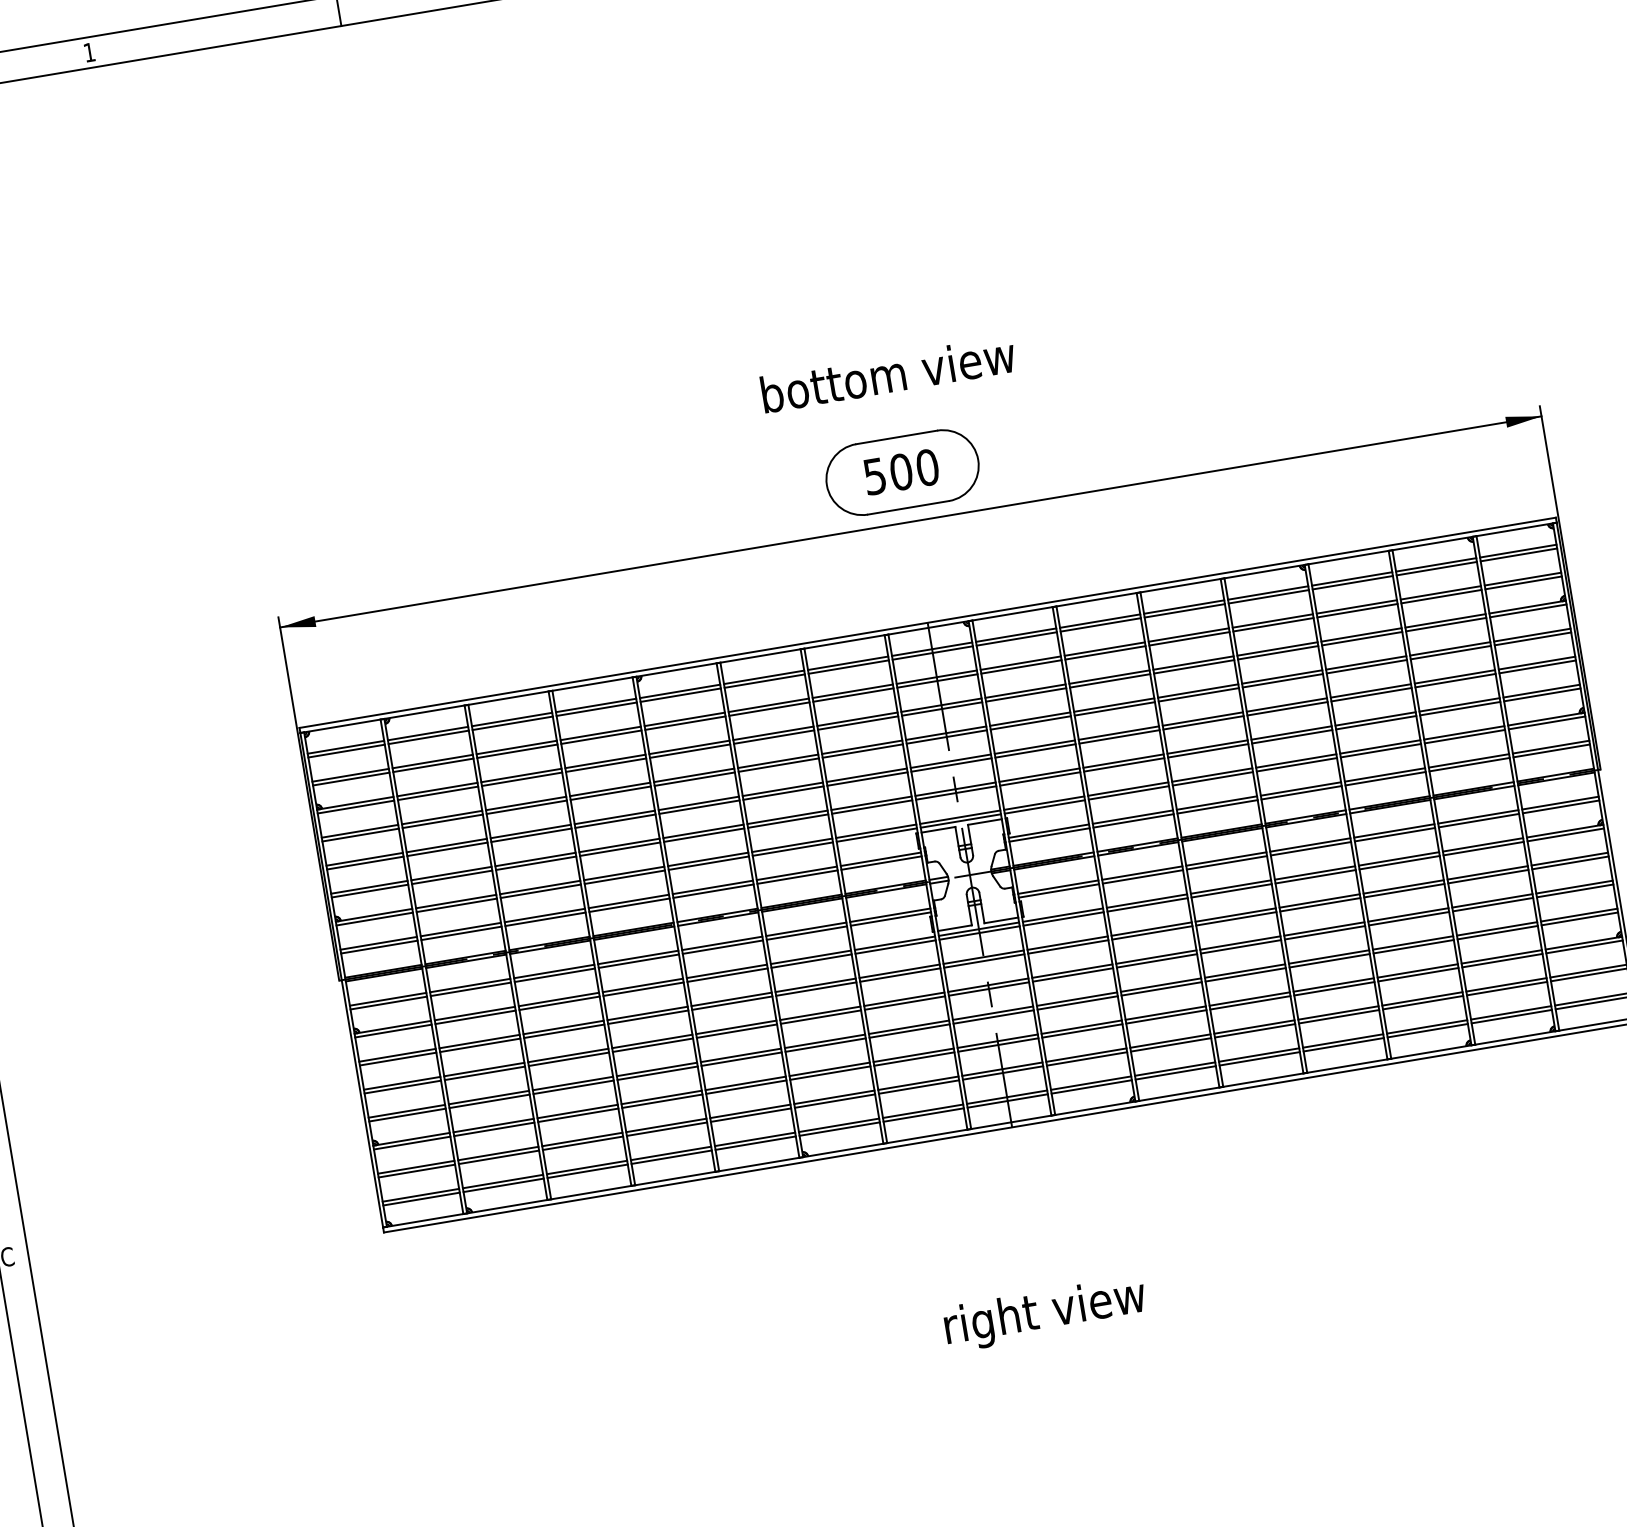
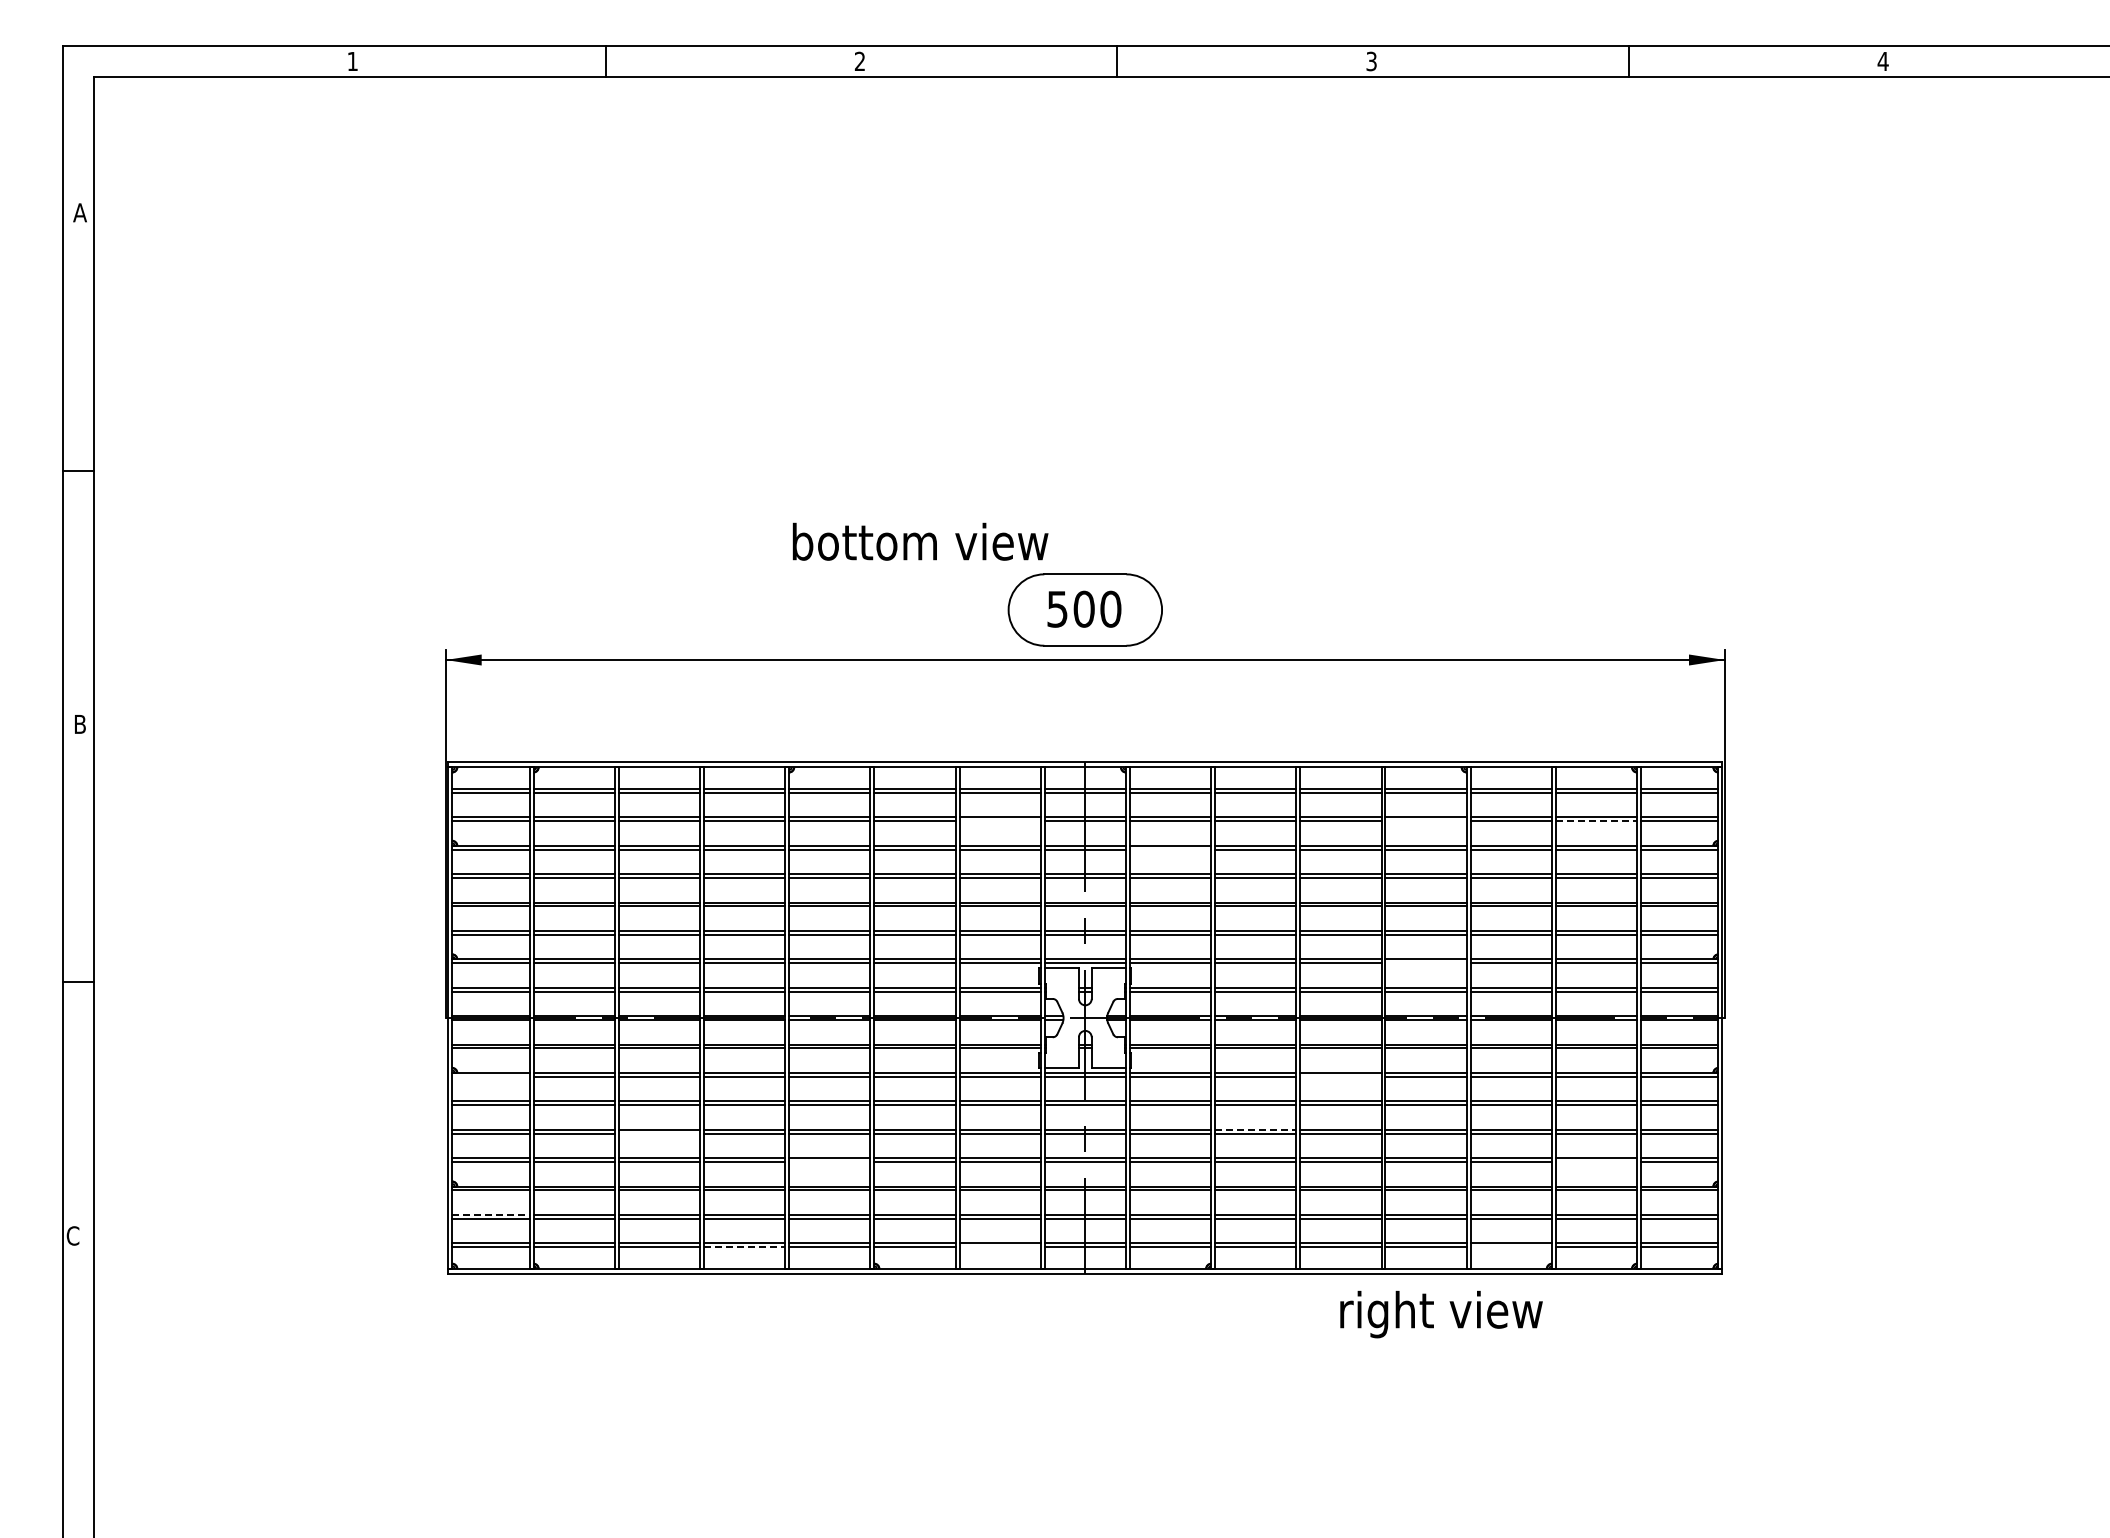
text: (888, 374) -> (920, 541), moved
line: (1441, 596) -> (1596, 821), solid -> dashed
line: (1272, 625) -> (1425, 821), removed
line: (1026, 694) -> (1170, 849), removed
line: (852, 695) -> (999, 821), removed
line: (1296, 765) -> (1425, 963), removed
line: (1231, 890) -> (1340, 1076), removed
line: (1497, 932) -> (1596, 1161), removed
line: (1156, 956) -> (1255, 1129), solid -> dashed
line: (392, 1030) -> (490, 1076), removed
line: (1427, 1031) -> (1510, 1247), removed
line: (741, 1058) -> (829, 1161), removed
line: (568, 1059) -> (659, 1133), removed
line: (923, 1115) -> (999, 1247), removed
line: (671, 1157) -> (744, 1247), solid -> dashed
line: (416, 1166) -> (491, 1214), solid -> dashed
text: (1045, 1314) -> (1441, 1314), moved

